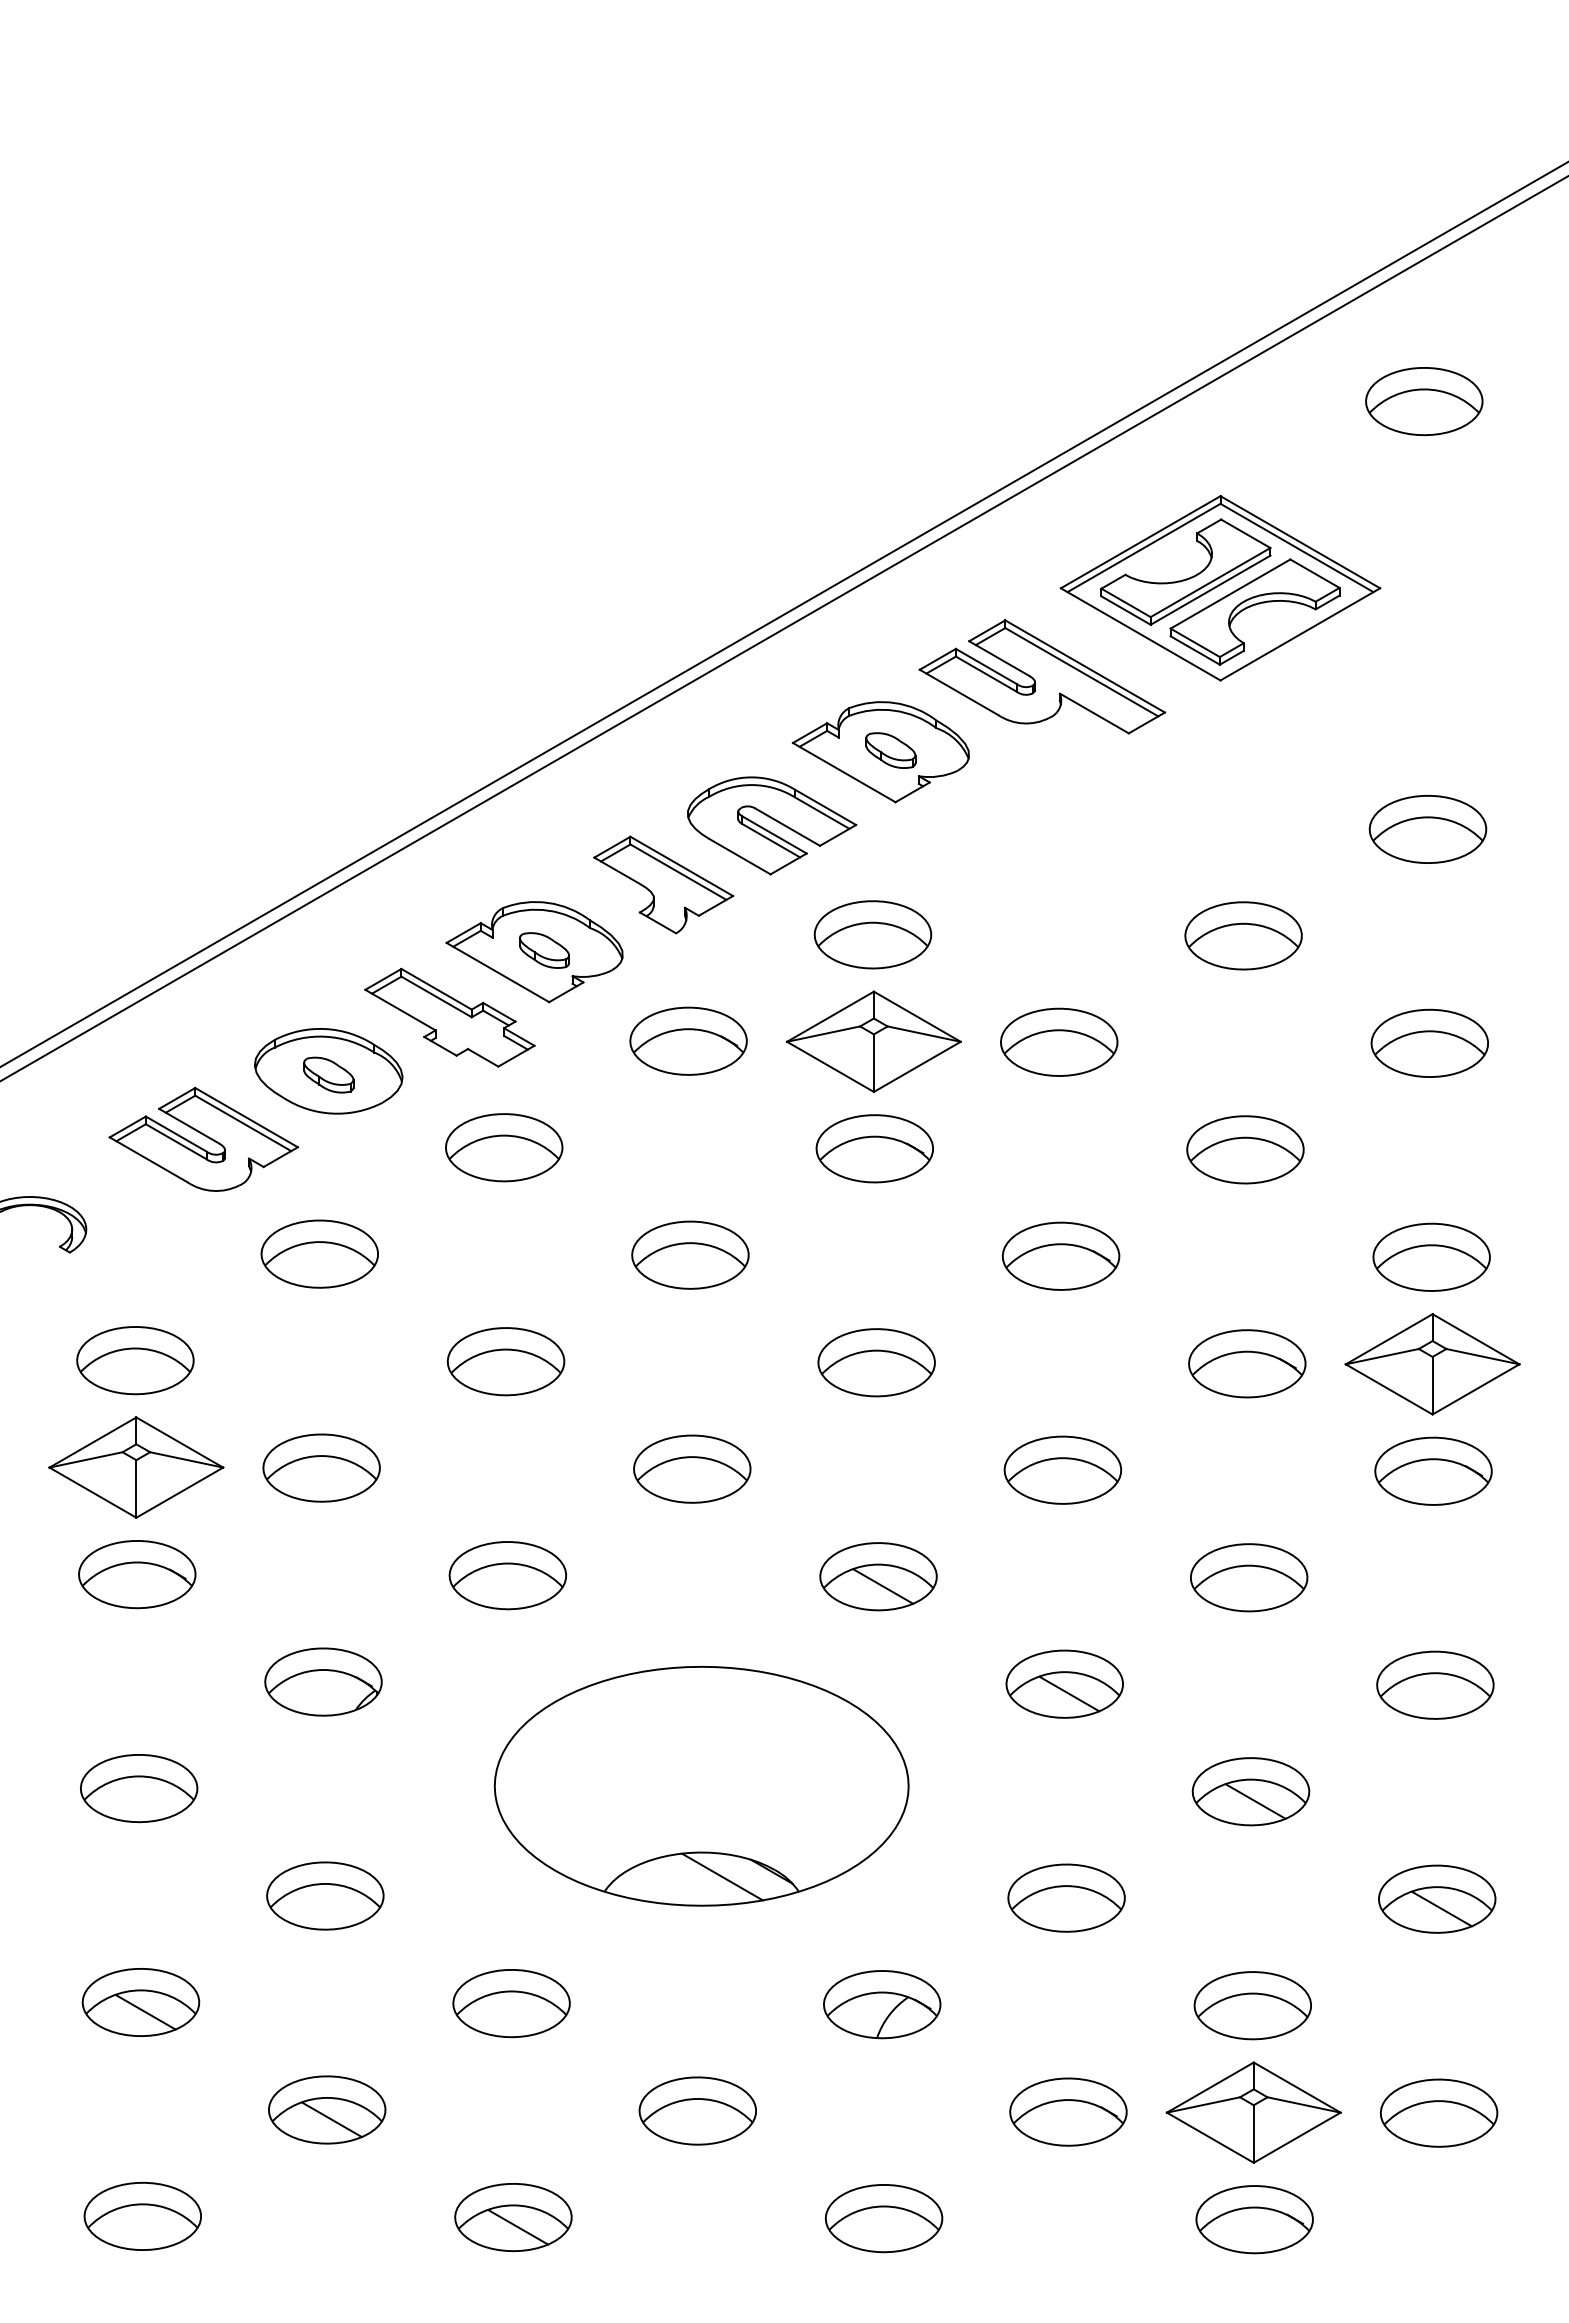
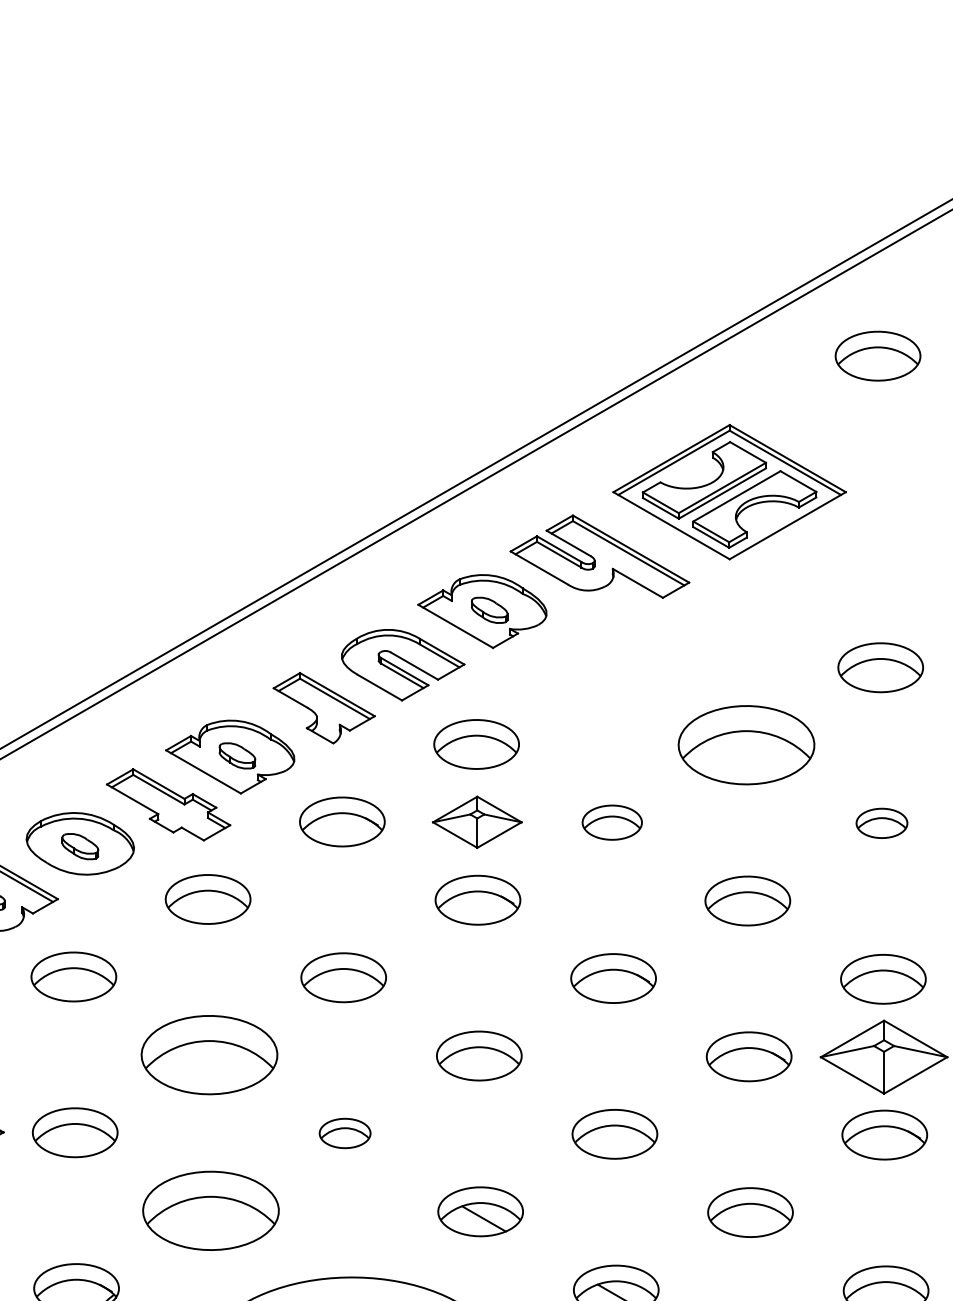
part: (1243, 935) -> (746, 744), size x1.6
part: (873, 1041) -> (477, 822), size x0.7
part: (1059, 1041) -> (612, 822), size x0.7
part: (1429, 1042) -> (881, 822), size x0.6
part: (505, 1361) -> (209, 1055), size x1.6
part: (692, 1468) -> (345, 1133), size x0.6
part: (507, 1575) -> (210, 1210), size x1.6

